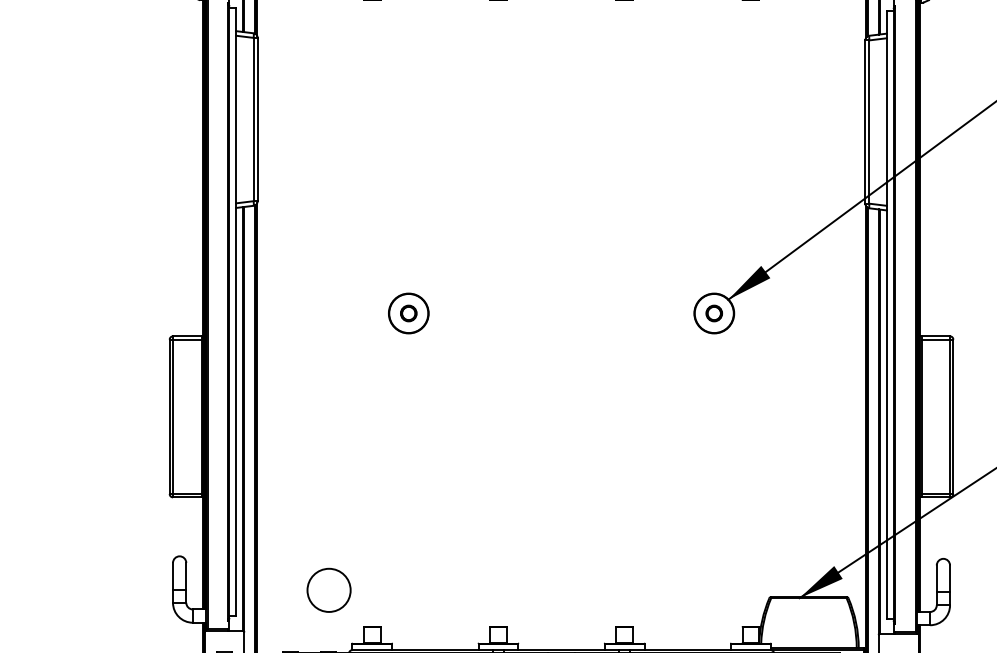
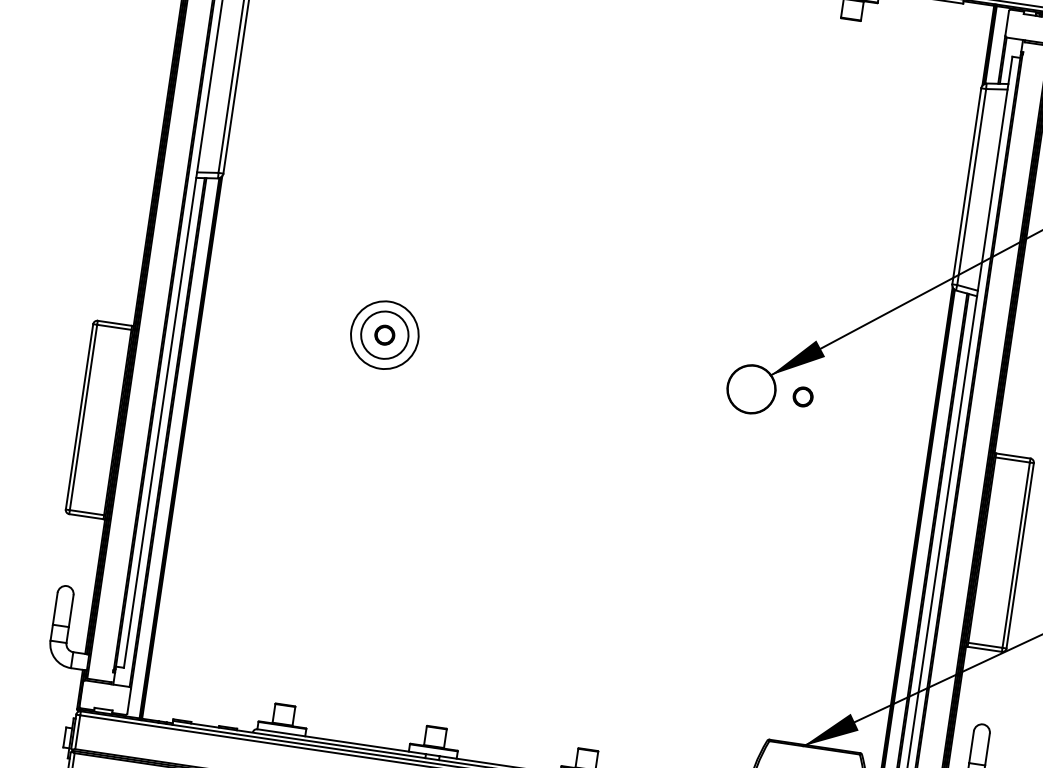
circle: (408, 313) -> (384, 335), size x1.4
part: (713, 313) -> (802, 396), moved
circle: (328, 589) -> (239, 652), removed

